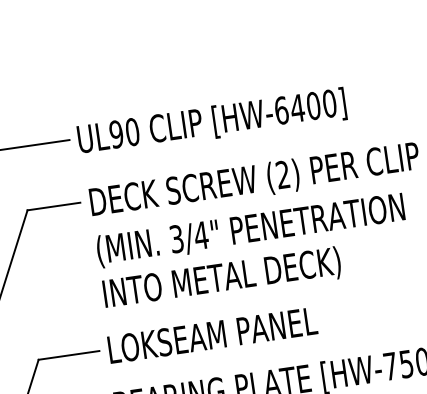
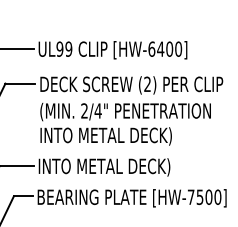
text: (131, 130) -> (68, 48), UL90 -> UL99
text: (176, 239) -> (84, 111), 3/4" -> 2/4"
text: (228, 335) -> (105, 167), LOKSEAM PANEL -> INTO METAL DECK)

